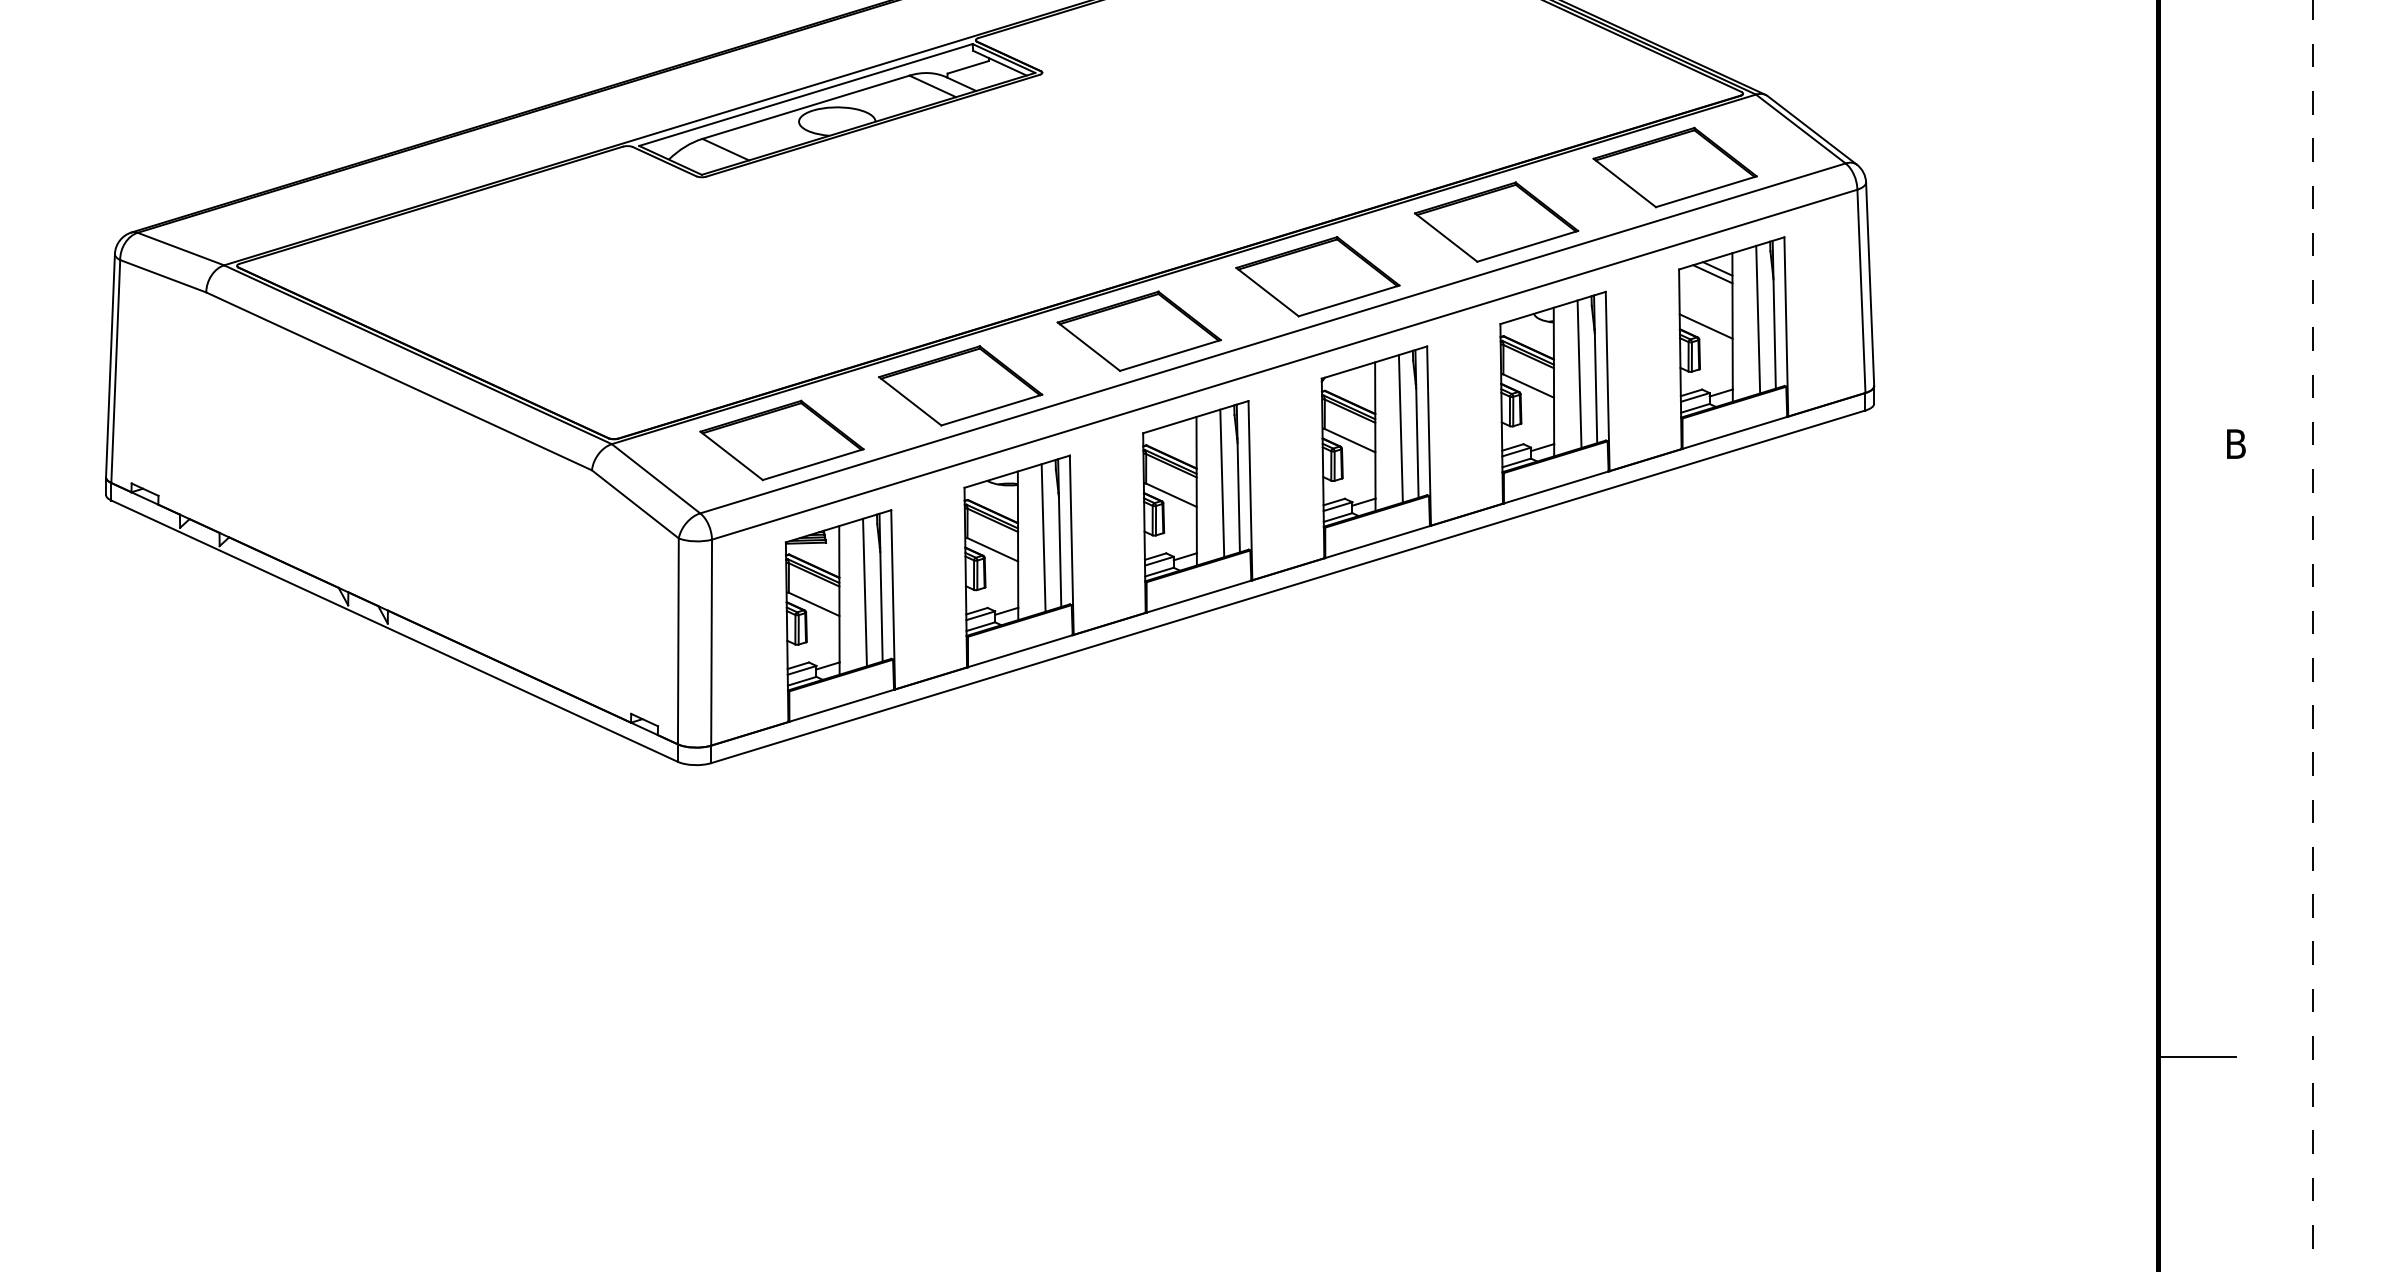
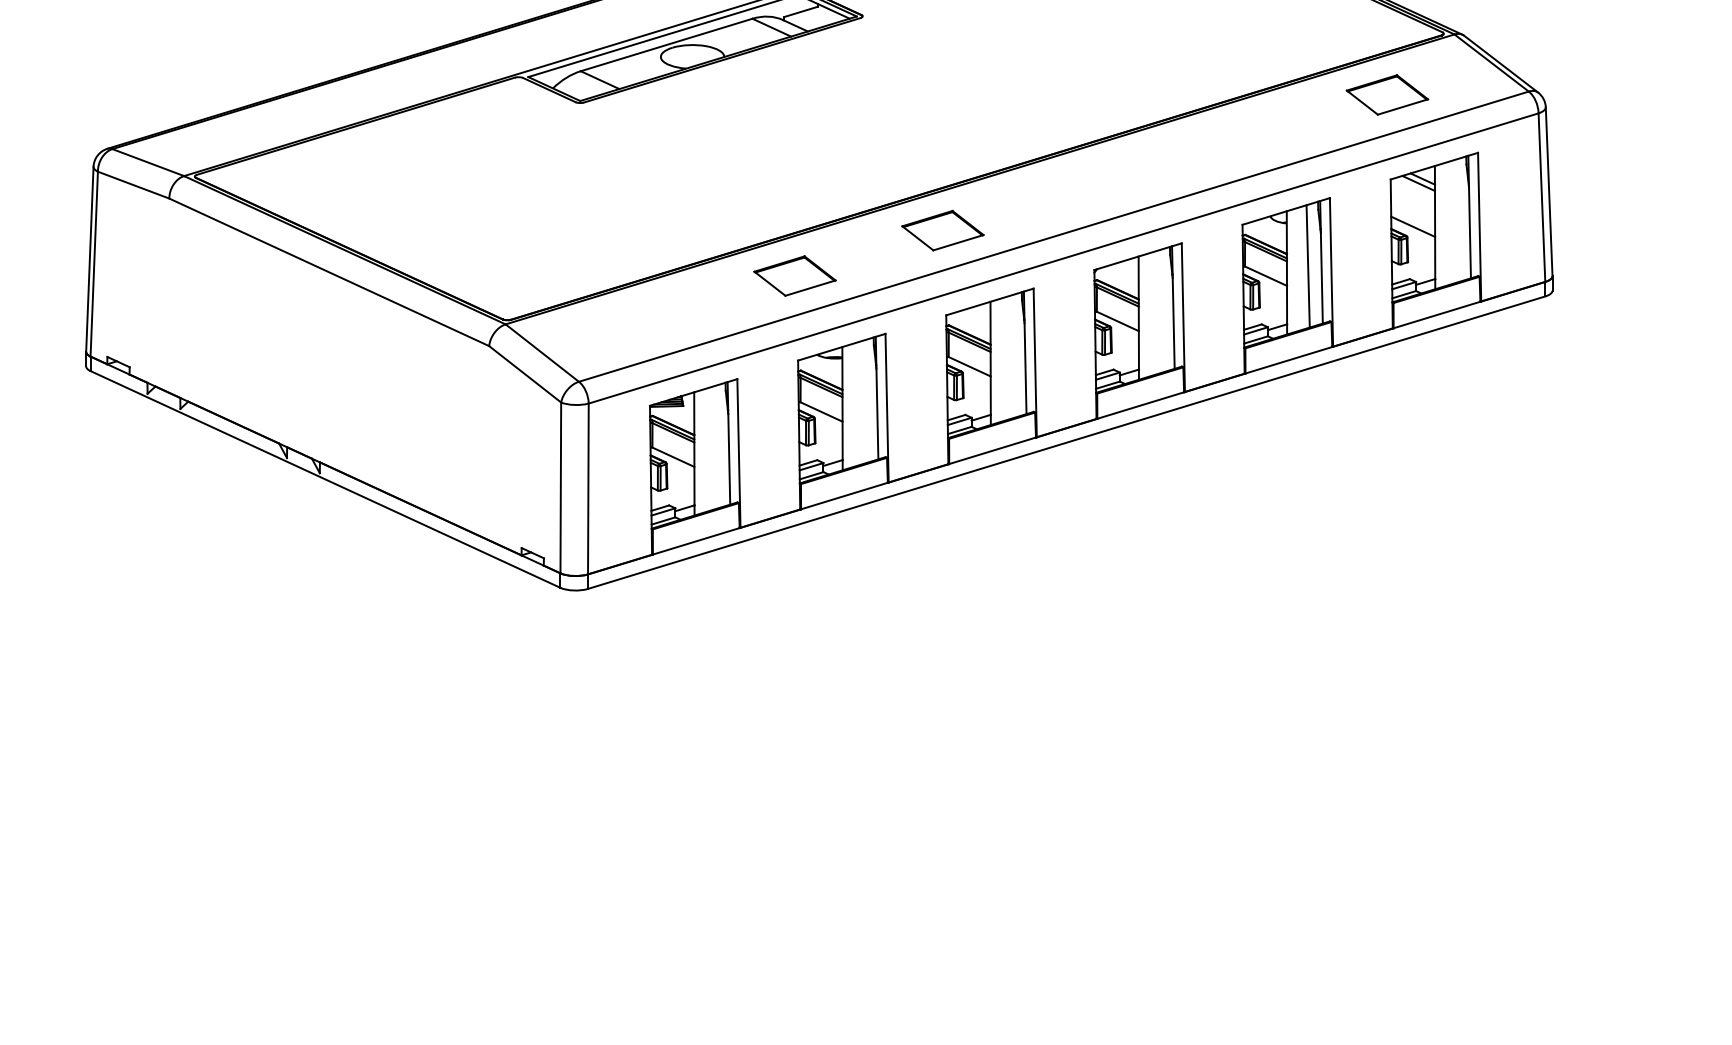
part: (1674, 167) -> (1386, 94), size x0.6
part: (1496, 221) -> (1239, 139), removed
part: (1317, 276) -> (1090, 185), removed
line: (1758, 319) -> (1456, 220), removed
part: (1138, 330) -> (942, 230), size x0.6
part: (960, 385) -> (794, 275), size x0.6
line: (1400, 428) -> (1159, 311), removed
part: (781, 440) -> (646, 321), removed
line: (1222, 483) -> (1012, 356), removed
line: (1043, 537) -> (863, 401), removed
line: (864, 592) -> (715, 447), removed

